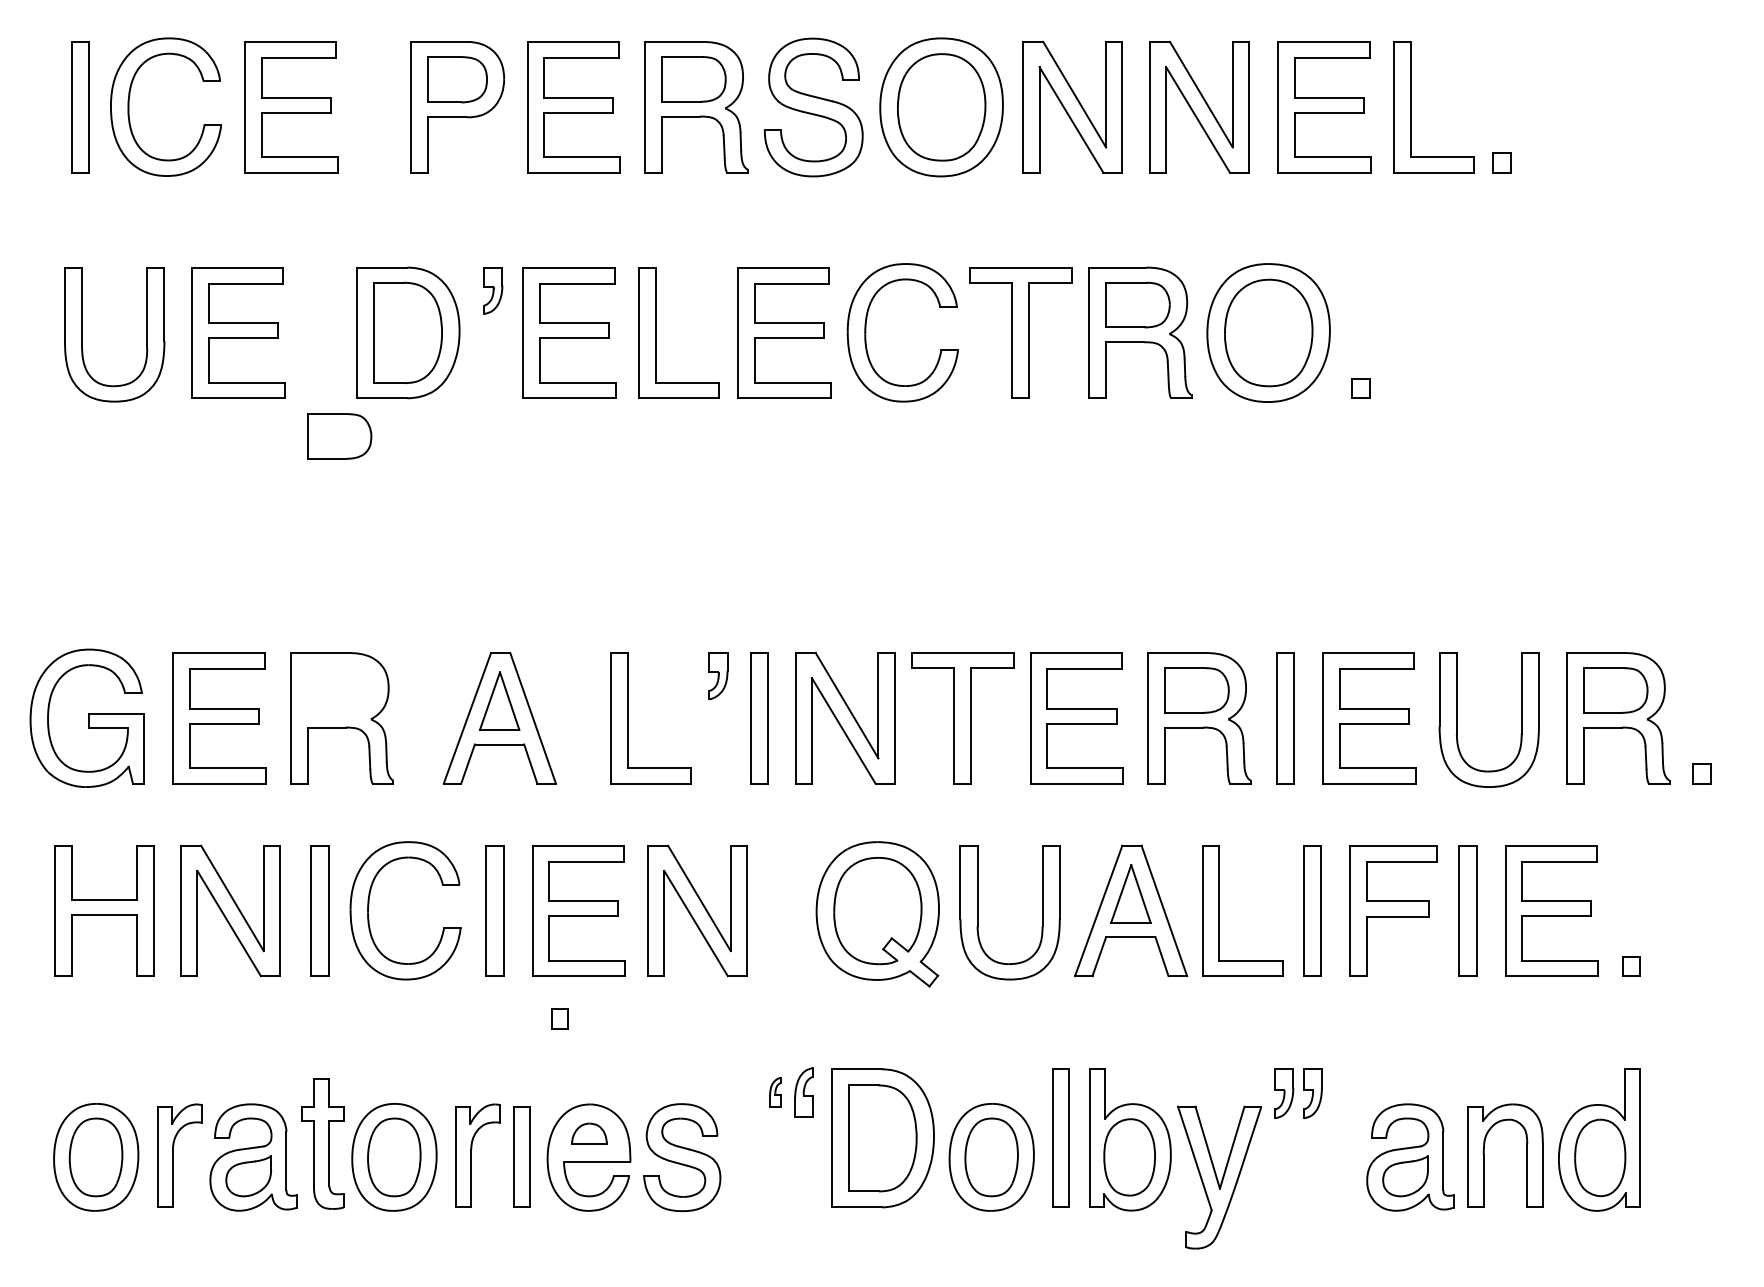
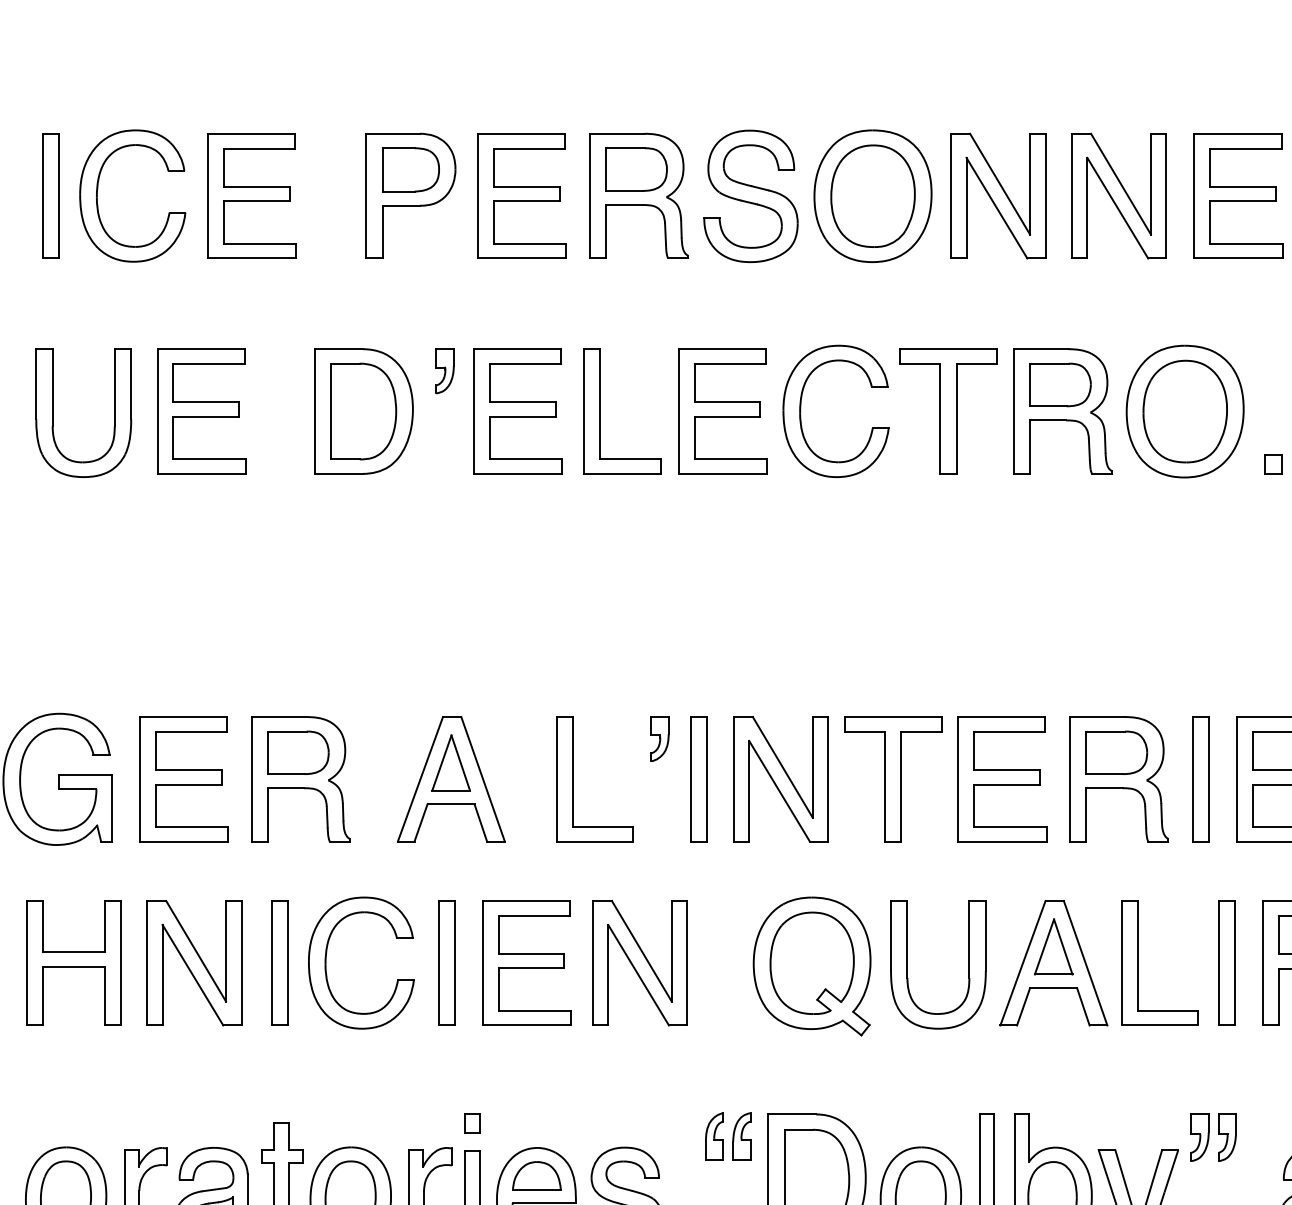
part: (339, 436) -> (298, 752), moved
part: (559, 1018) -> (472, 1123), moved
part: (775, 1092) -> (714, 1136), size x1.67
part: (589, 1133) -> (536, 1175), size x1.43

